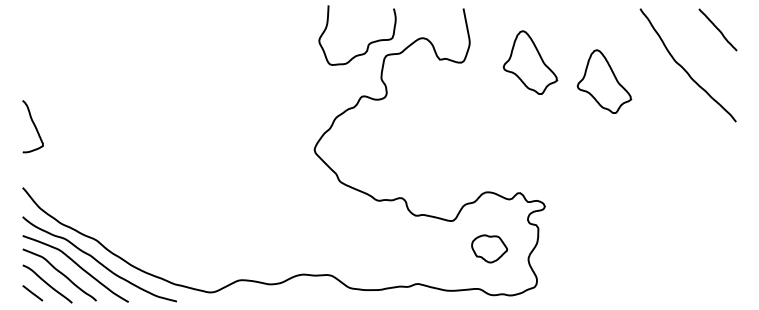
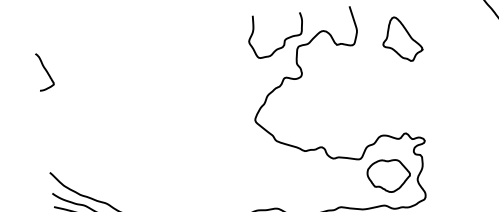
part: (604, 81) -> (456, 46), removed
curve: (33, 125) -> (45, 70), moved
part: (489, 248) -> (388, 175), size x1.67

